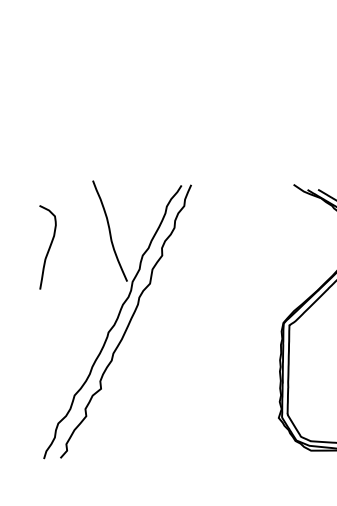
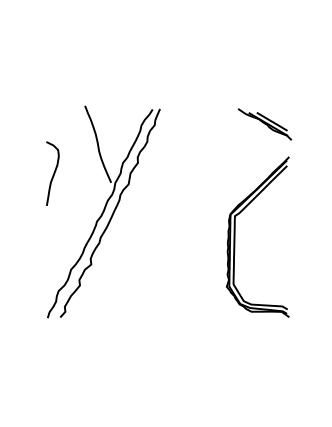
curve: (48, 247) -> (53, 173), moved

